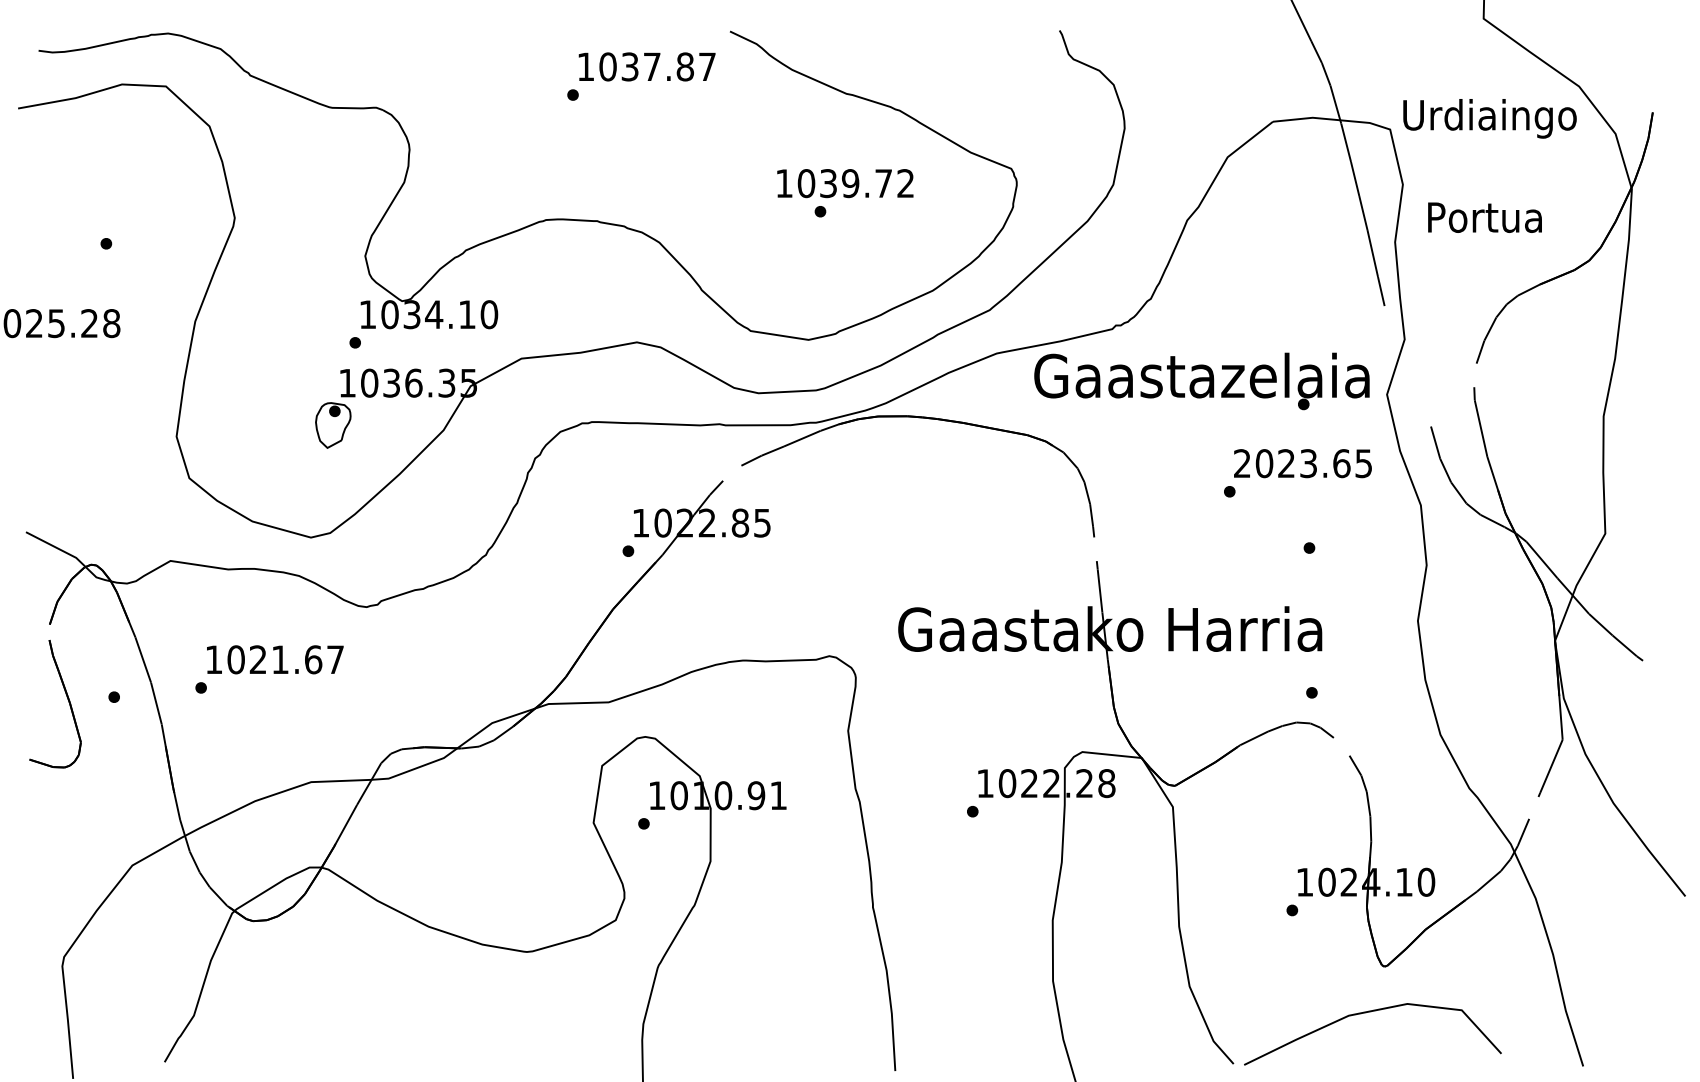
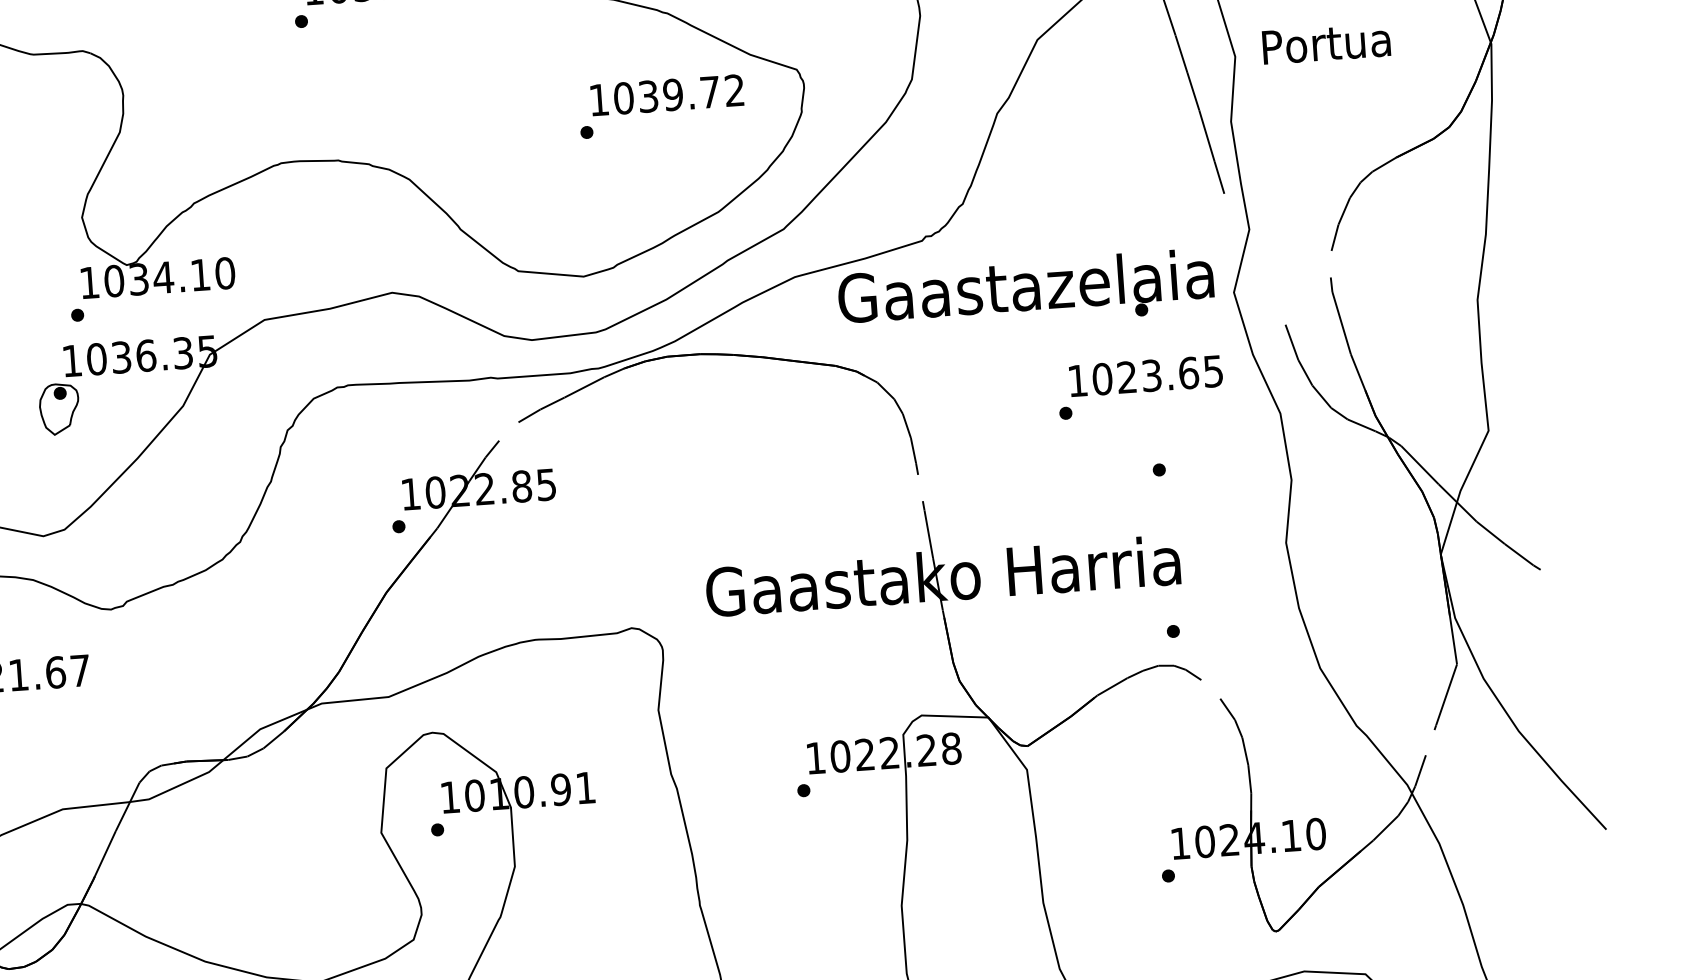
text: (845, 183) -> (667, 95), moved
text: (1484, 217) -> (1325, 43), moved
text: (1242, 463) -> (1077, 380), 2023.65 -> 1023.65

